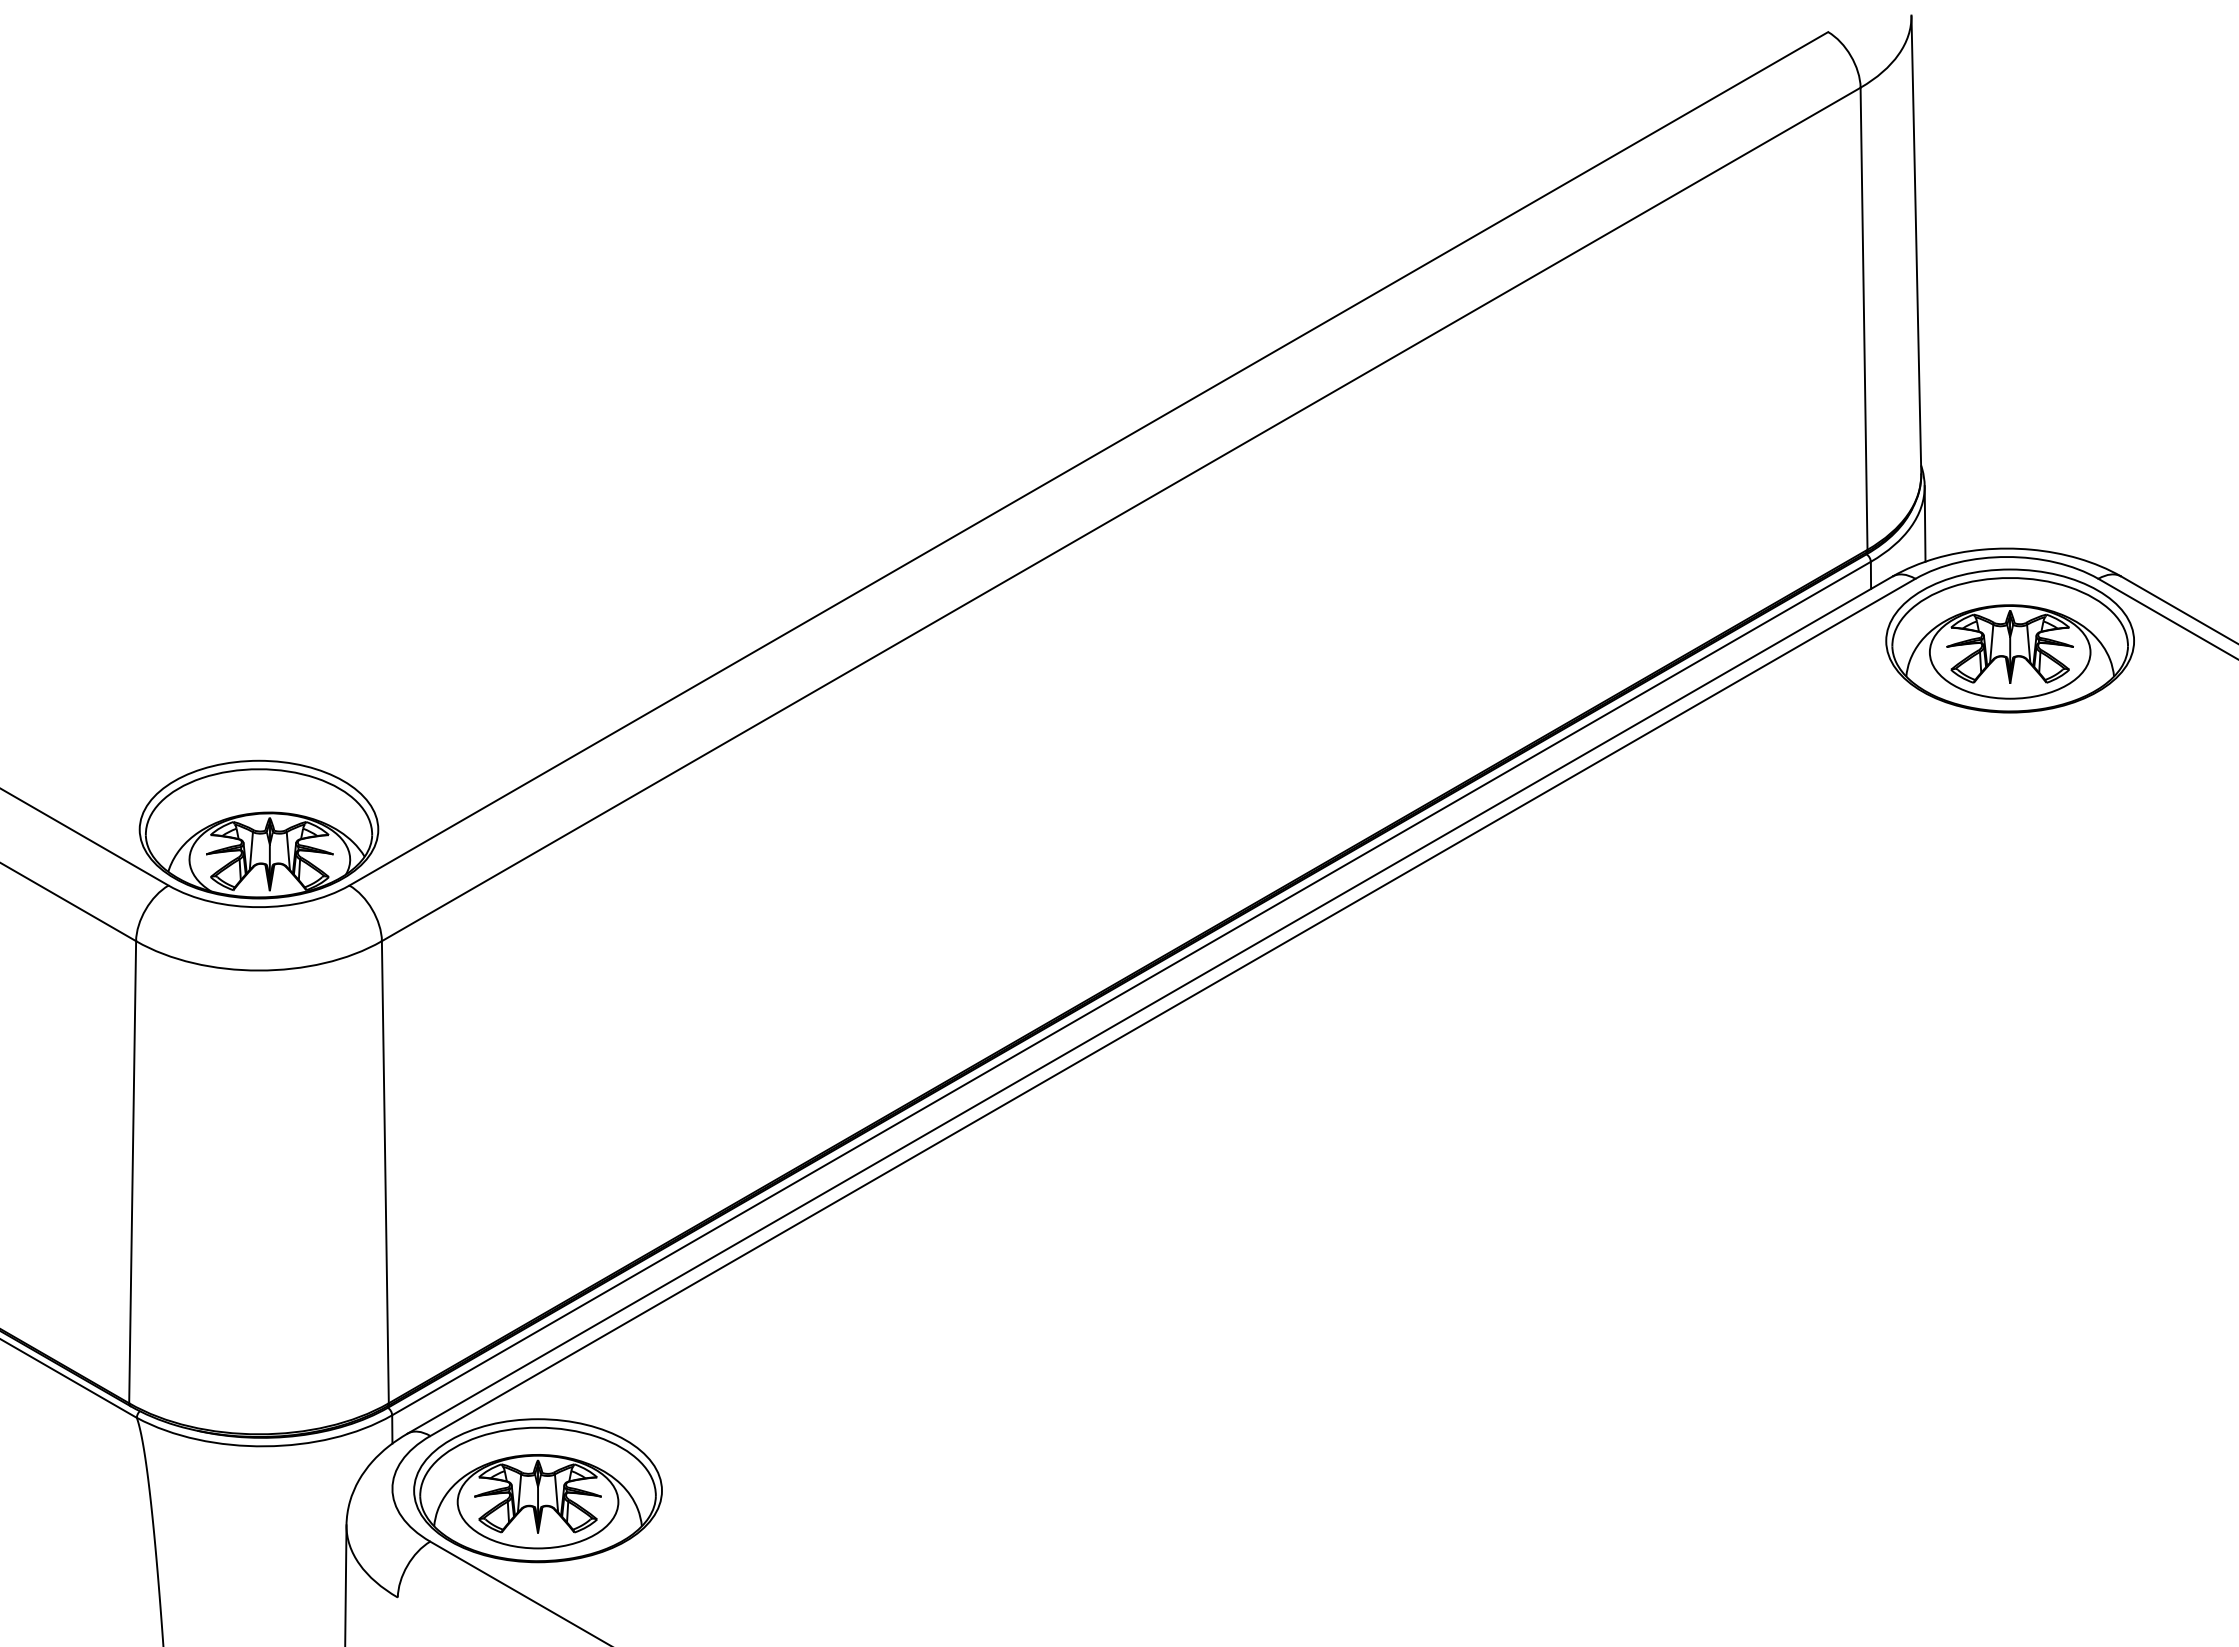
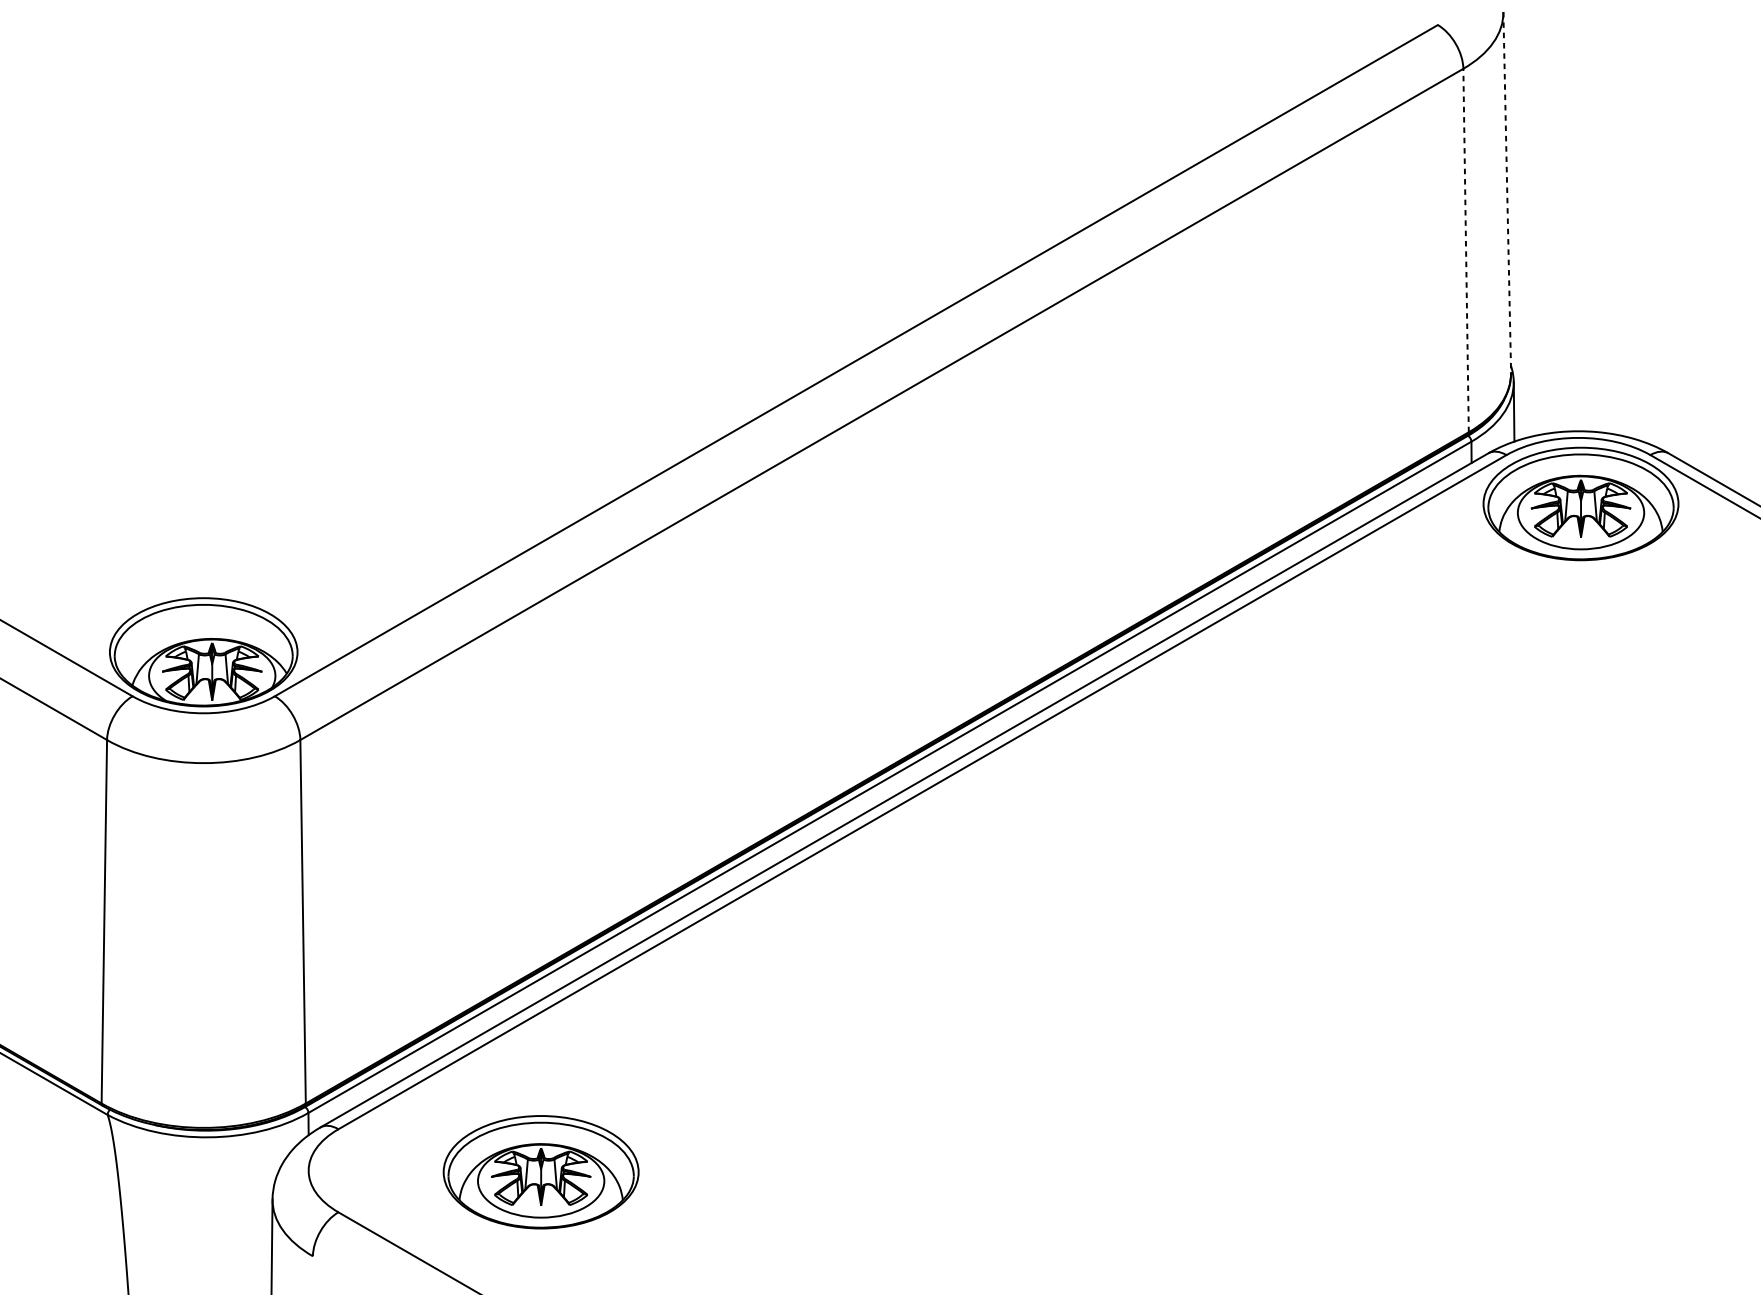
line: (1916, 245) -> (1507, 192), solid -> dashed
line: (1864, 318) -> (1466, 250), solid -> dashed
part: (537, 1490) -> (540, 1172), moved

